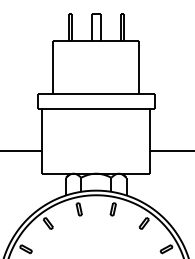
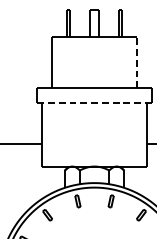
line: (139, 67) -> (136, 62), solid -> dashed
line: (95, 109) -> (93, 103), solid -> dashed

